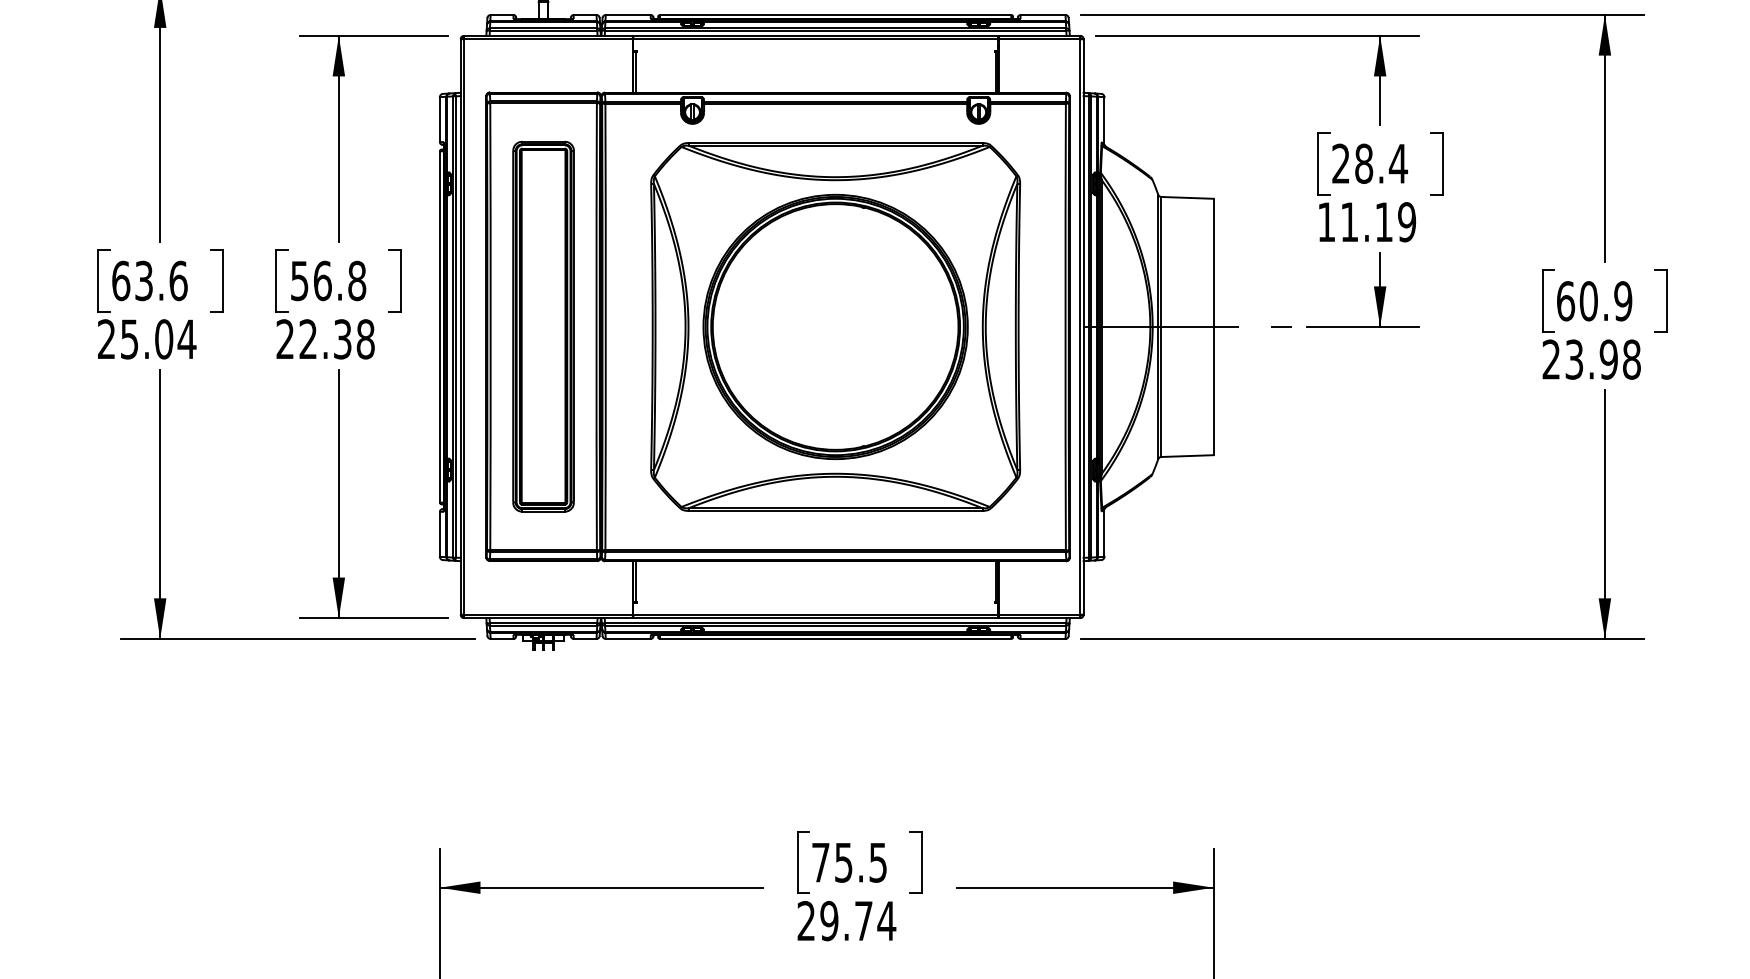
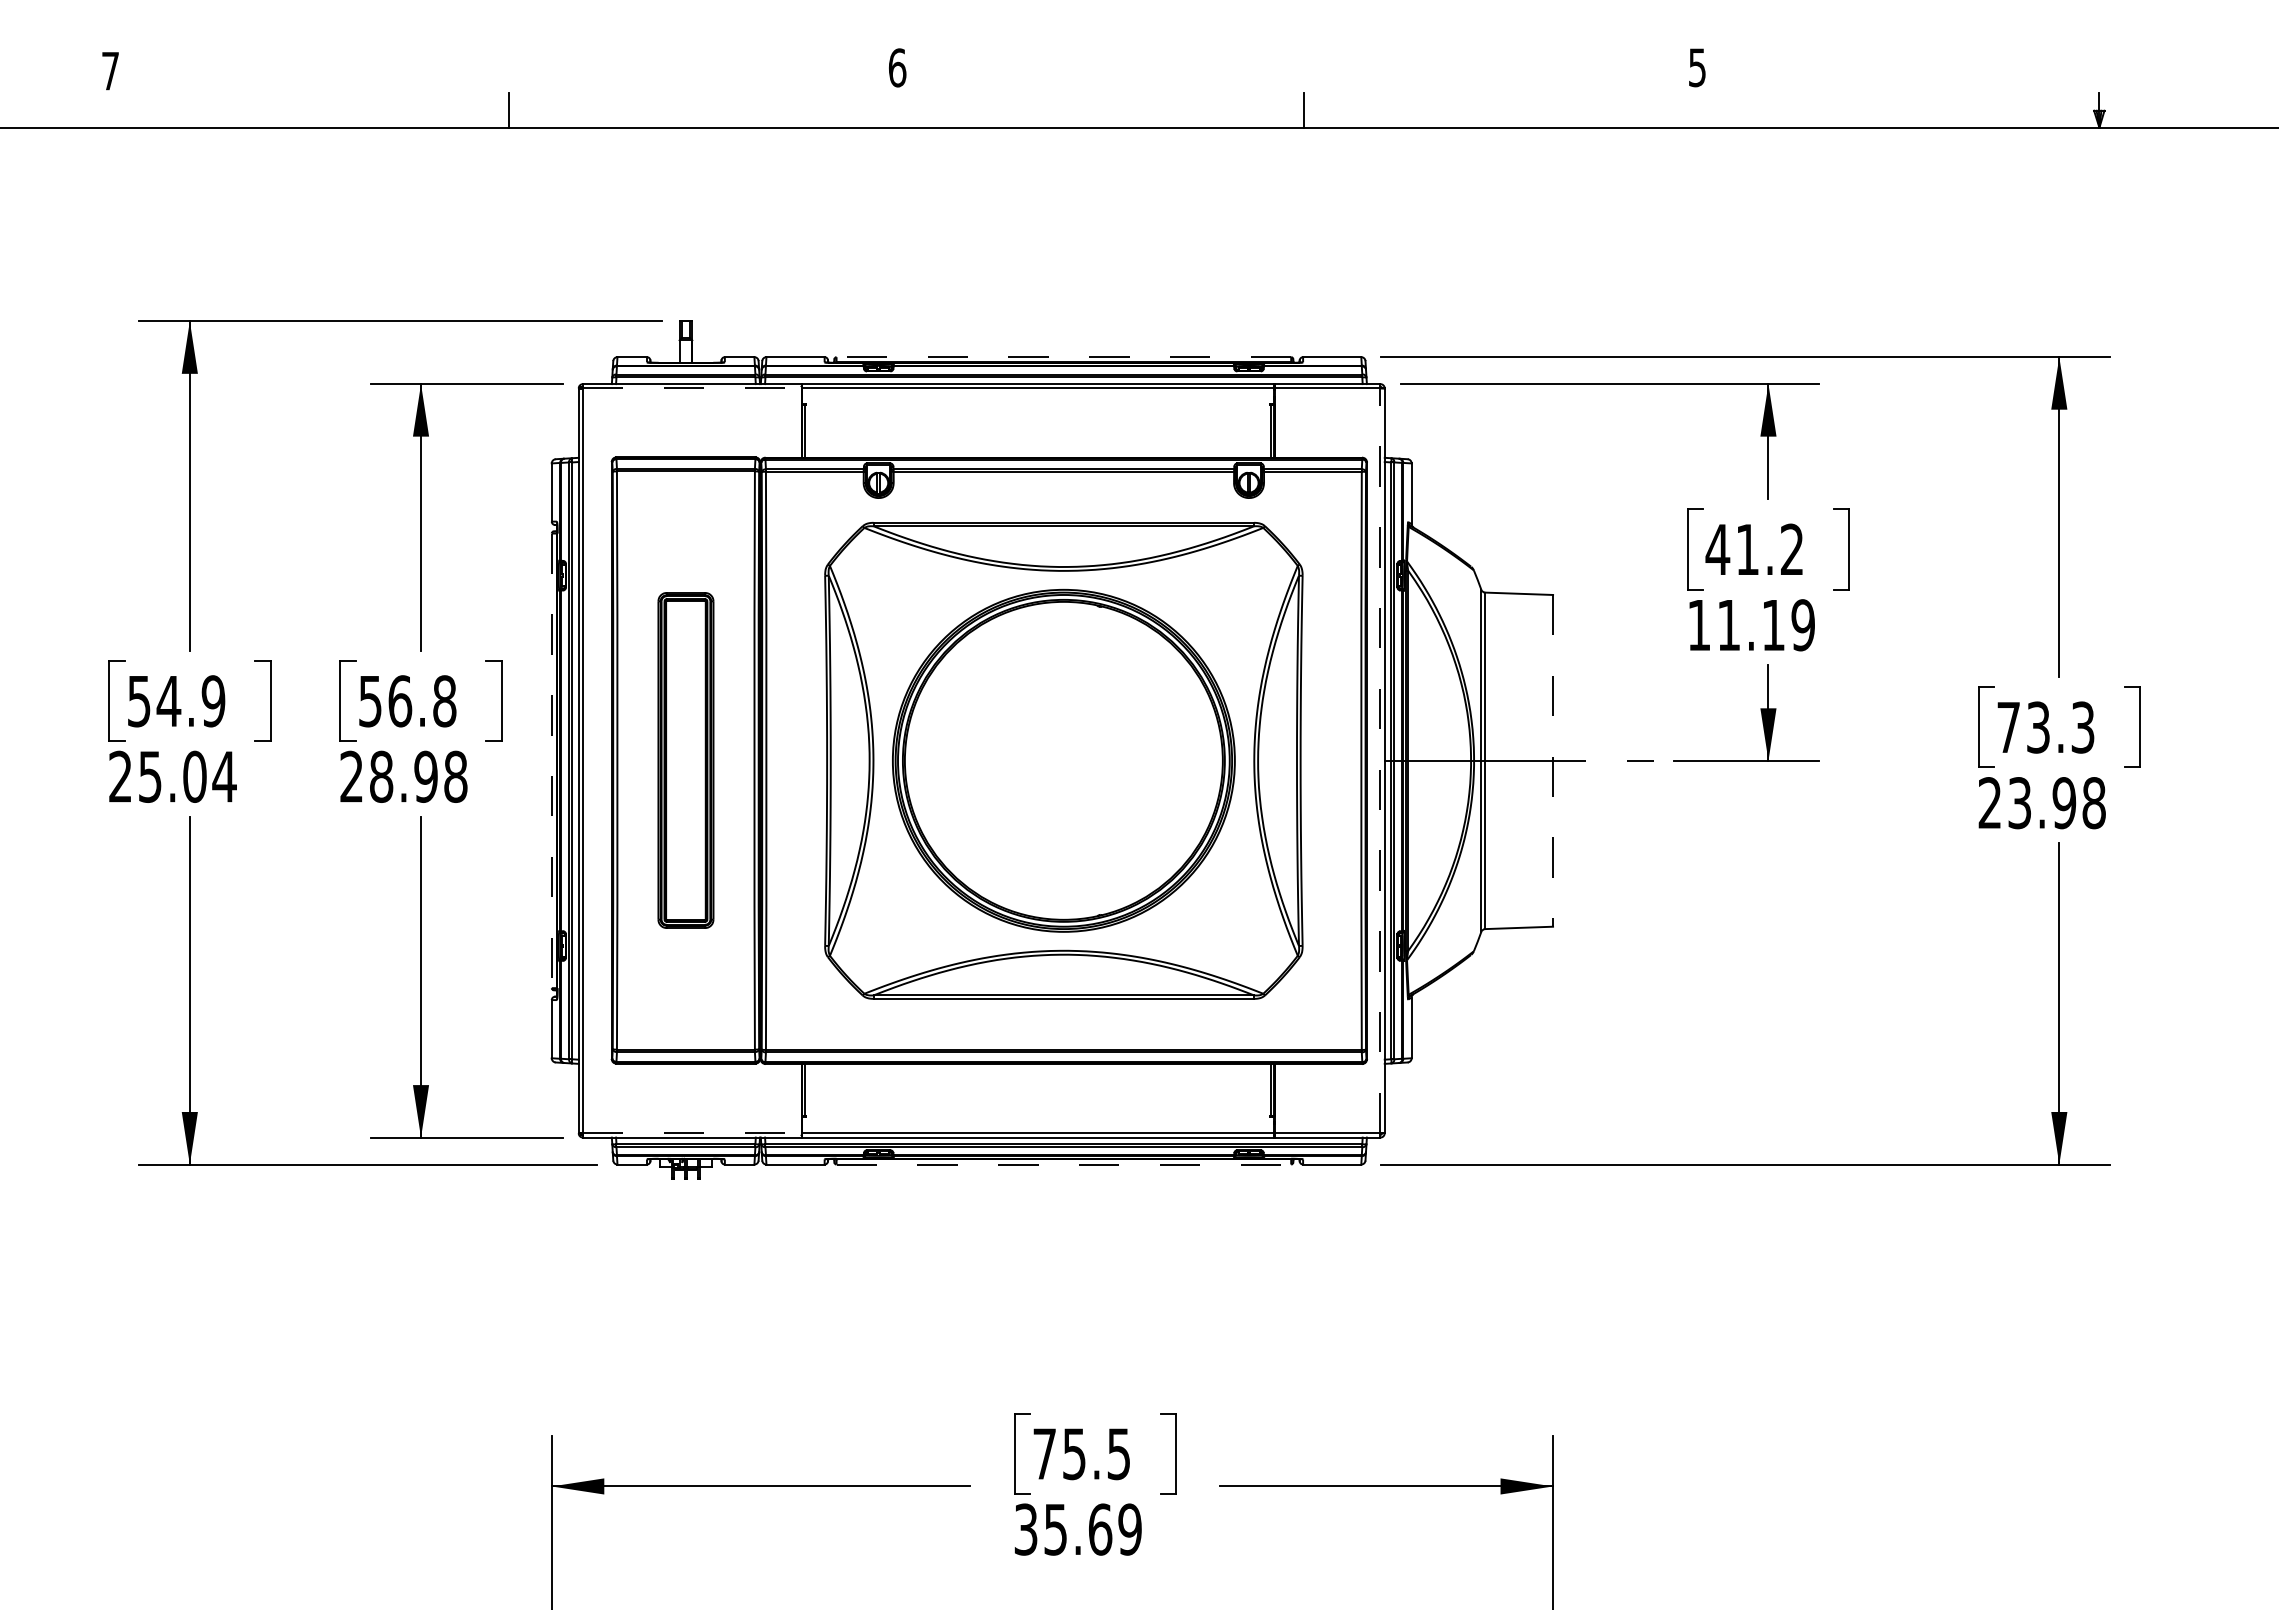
line: (835, 15) -> (1063, 357), solid -> dashed
line: (548, 39) -> (692, 388), solid -> dashed
text: (1369, 163) -> (1754, 549), 28.4 -> 41.2
text: (149, 281) -> (176, 701), 63.6 -> 54.9
text: (1594, 301) -> (2045, 727), 60.9 -> 73.3
part: (543, 326) -> (685, 760), size x0.7
line: (1080, 326) -> (1380, 760), solid -> dashed
line: (1214, 326) -> (1553, 760), solid -> dashed
line: (439, 327) -> (551, 761), solid -> dashed
text: (325, 339) -> (403, 776), 22.38 -> 28.98
line: (548, 614) -> (692, 1133), solid -> dashed
line: (836, 638) -> (1064, 1164), solid -> dashed
text: (846, 921) -> (1078, 1529), 29.74 -> 35.69

